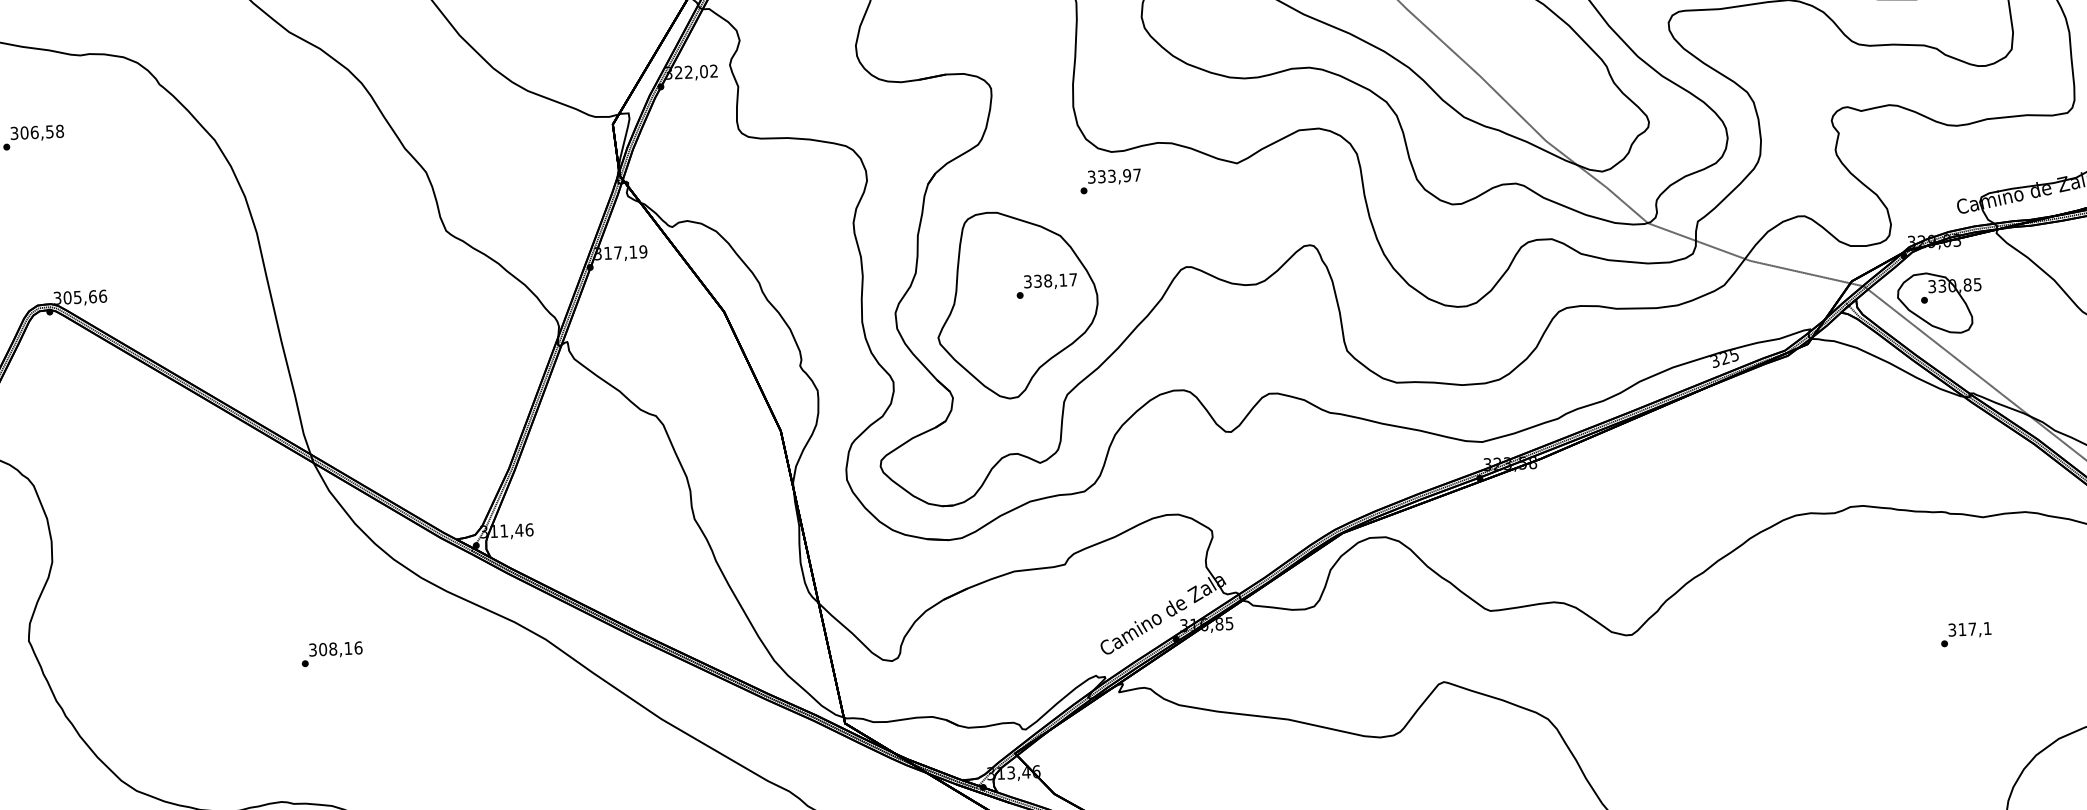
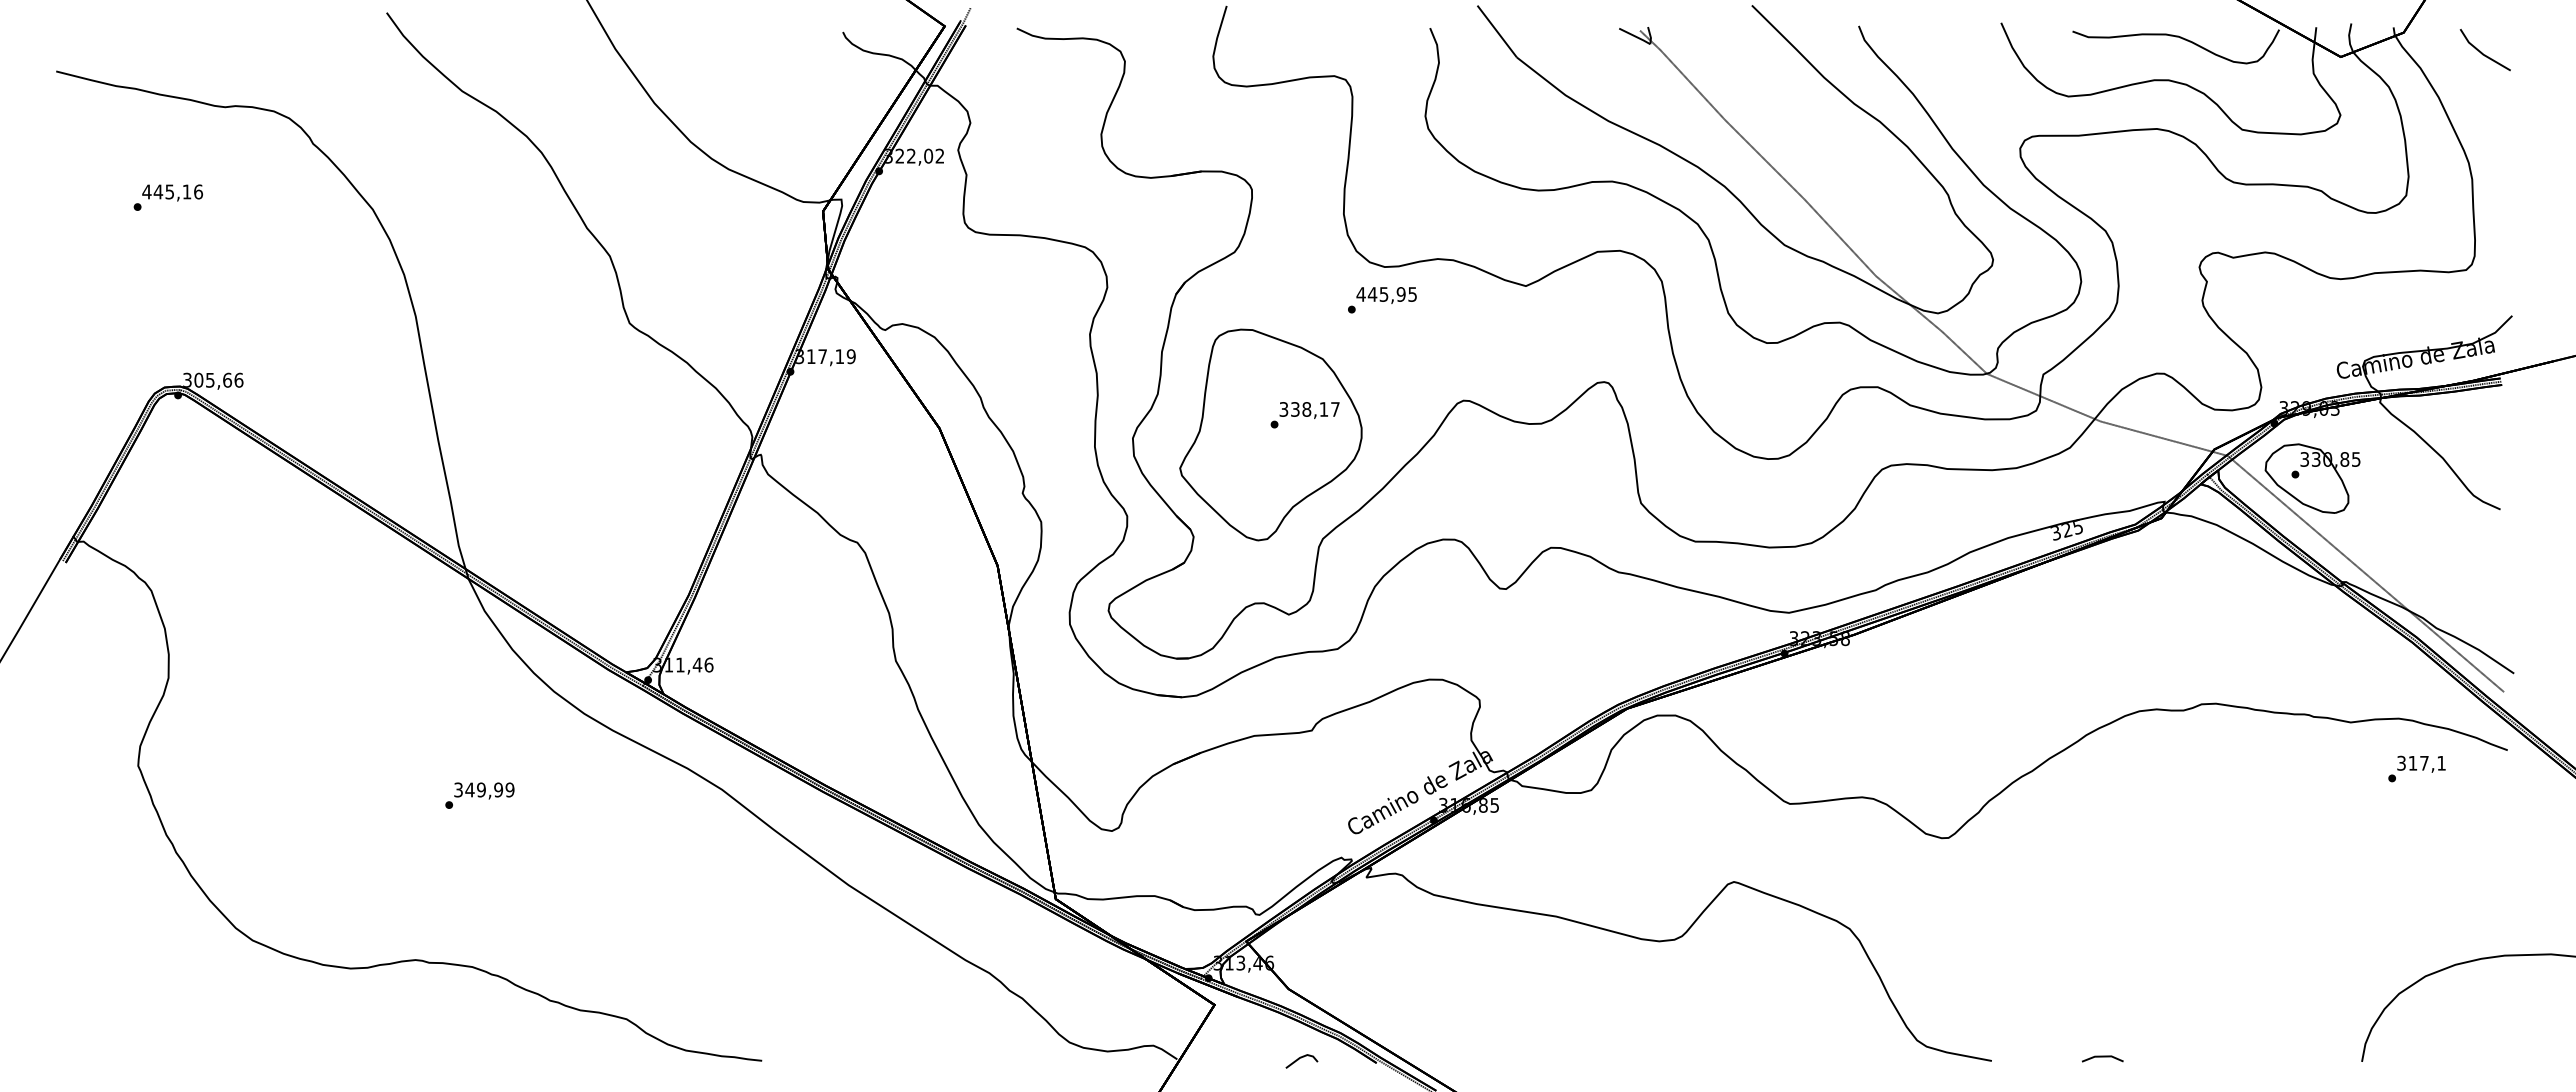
text: (37, 132) -> (172, 191), 306,58 -> 445,16
text: (1114, 176) -> (1386, 294), 333,97 -> 445,95
text: (1965, 634) -> (2416, 768), moved
text: (340, 648) -> (489, 789), 308,16 -> 349,99

